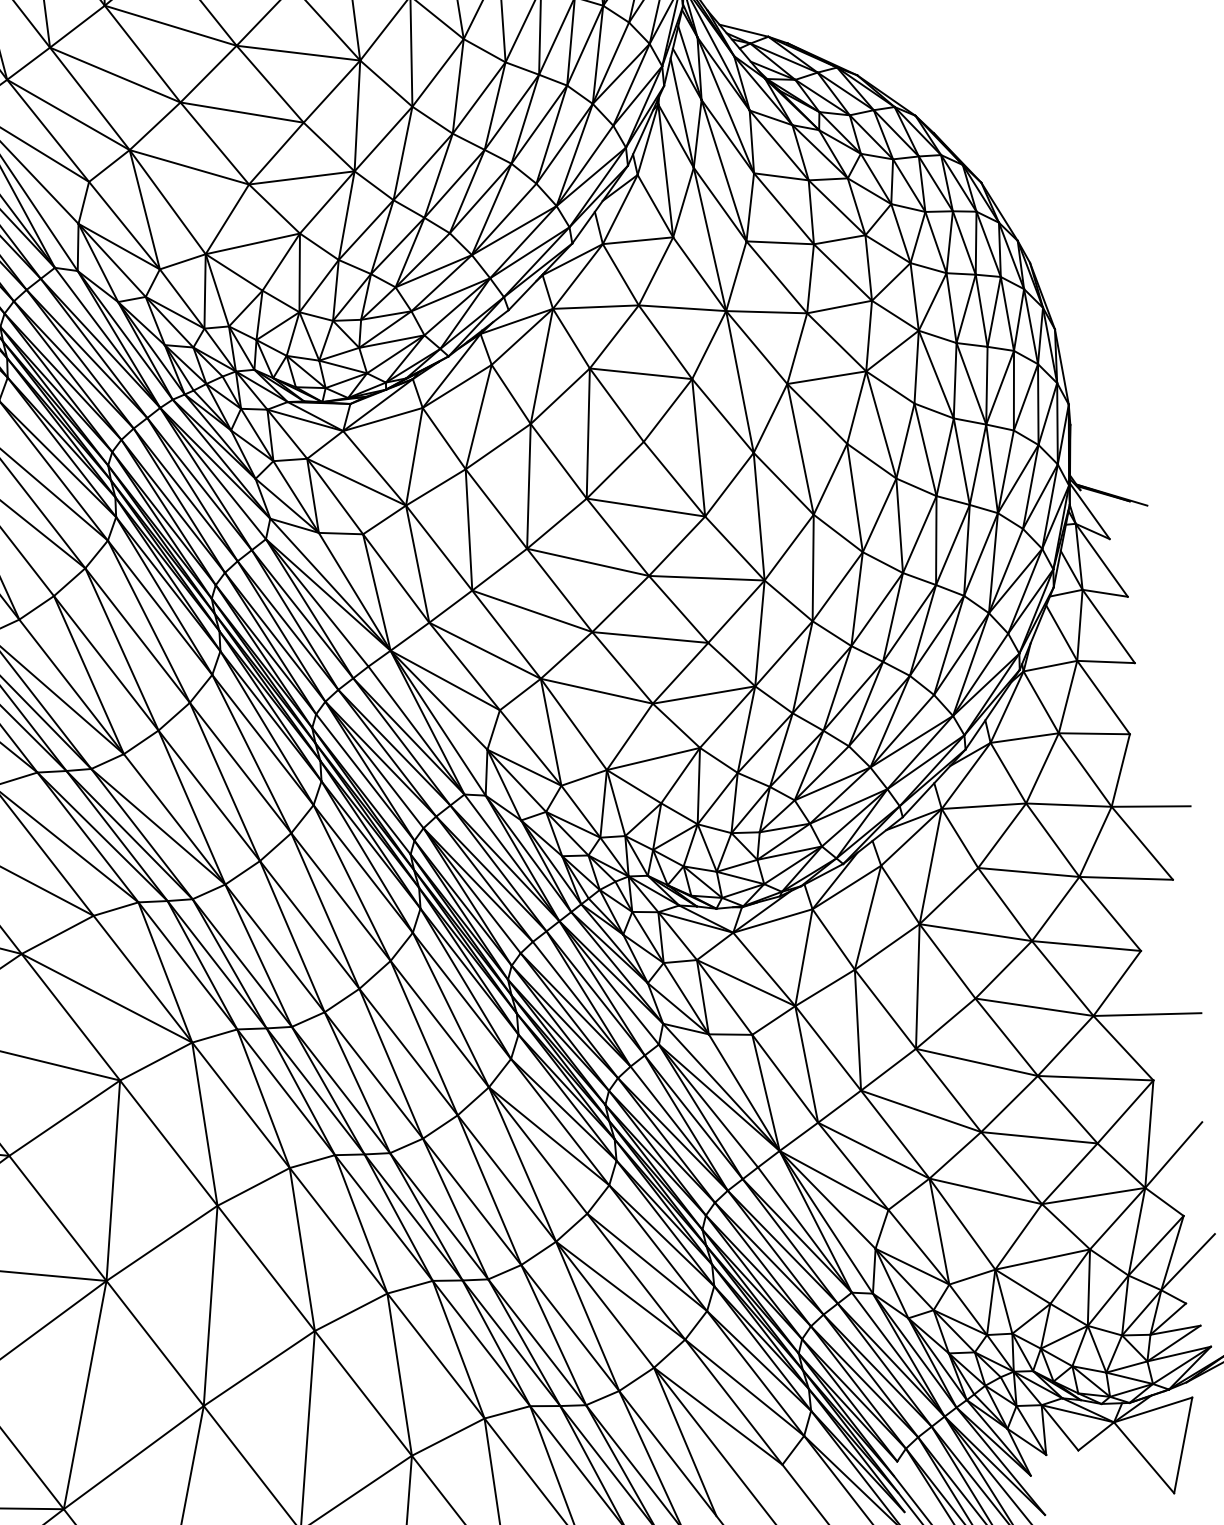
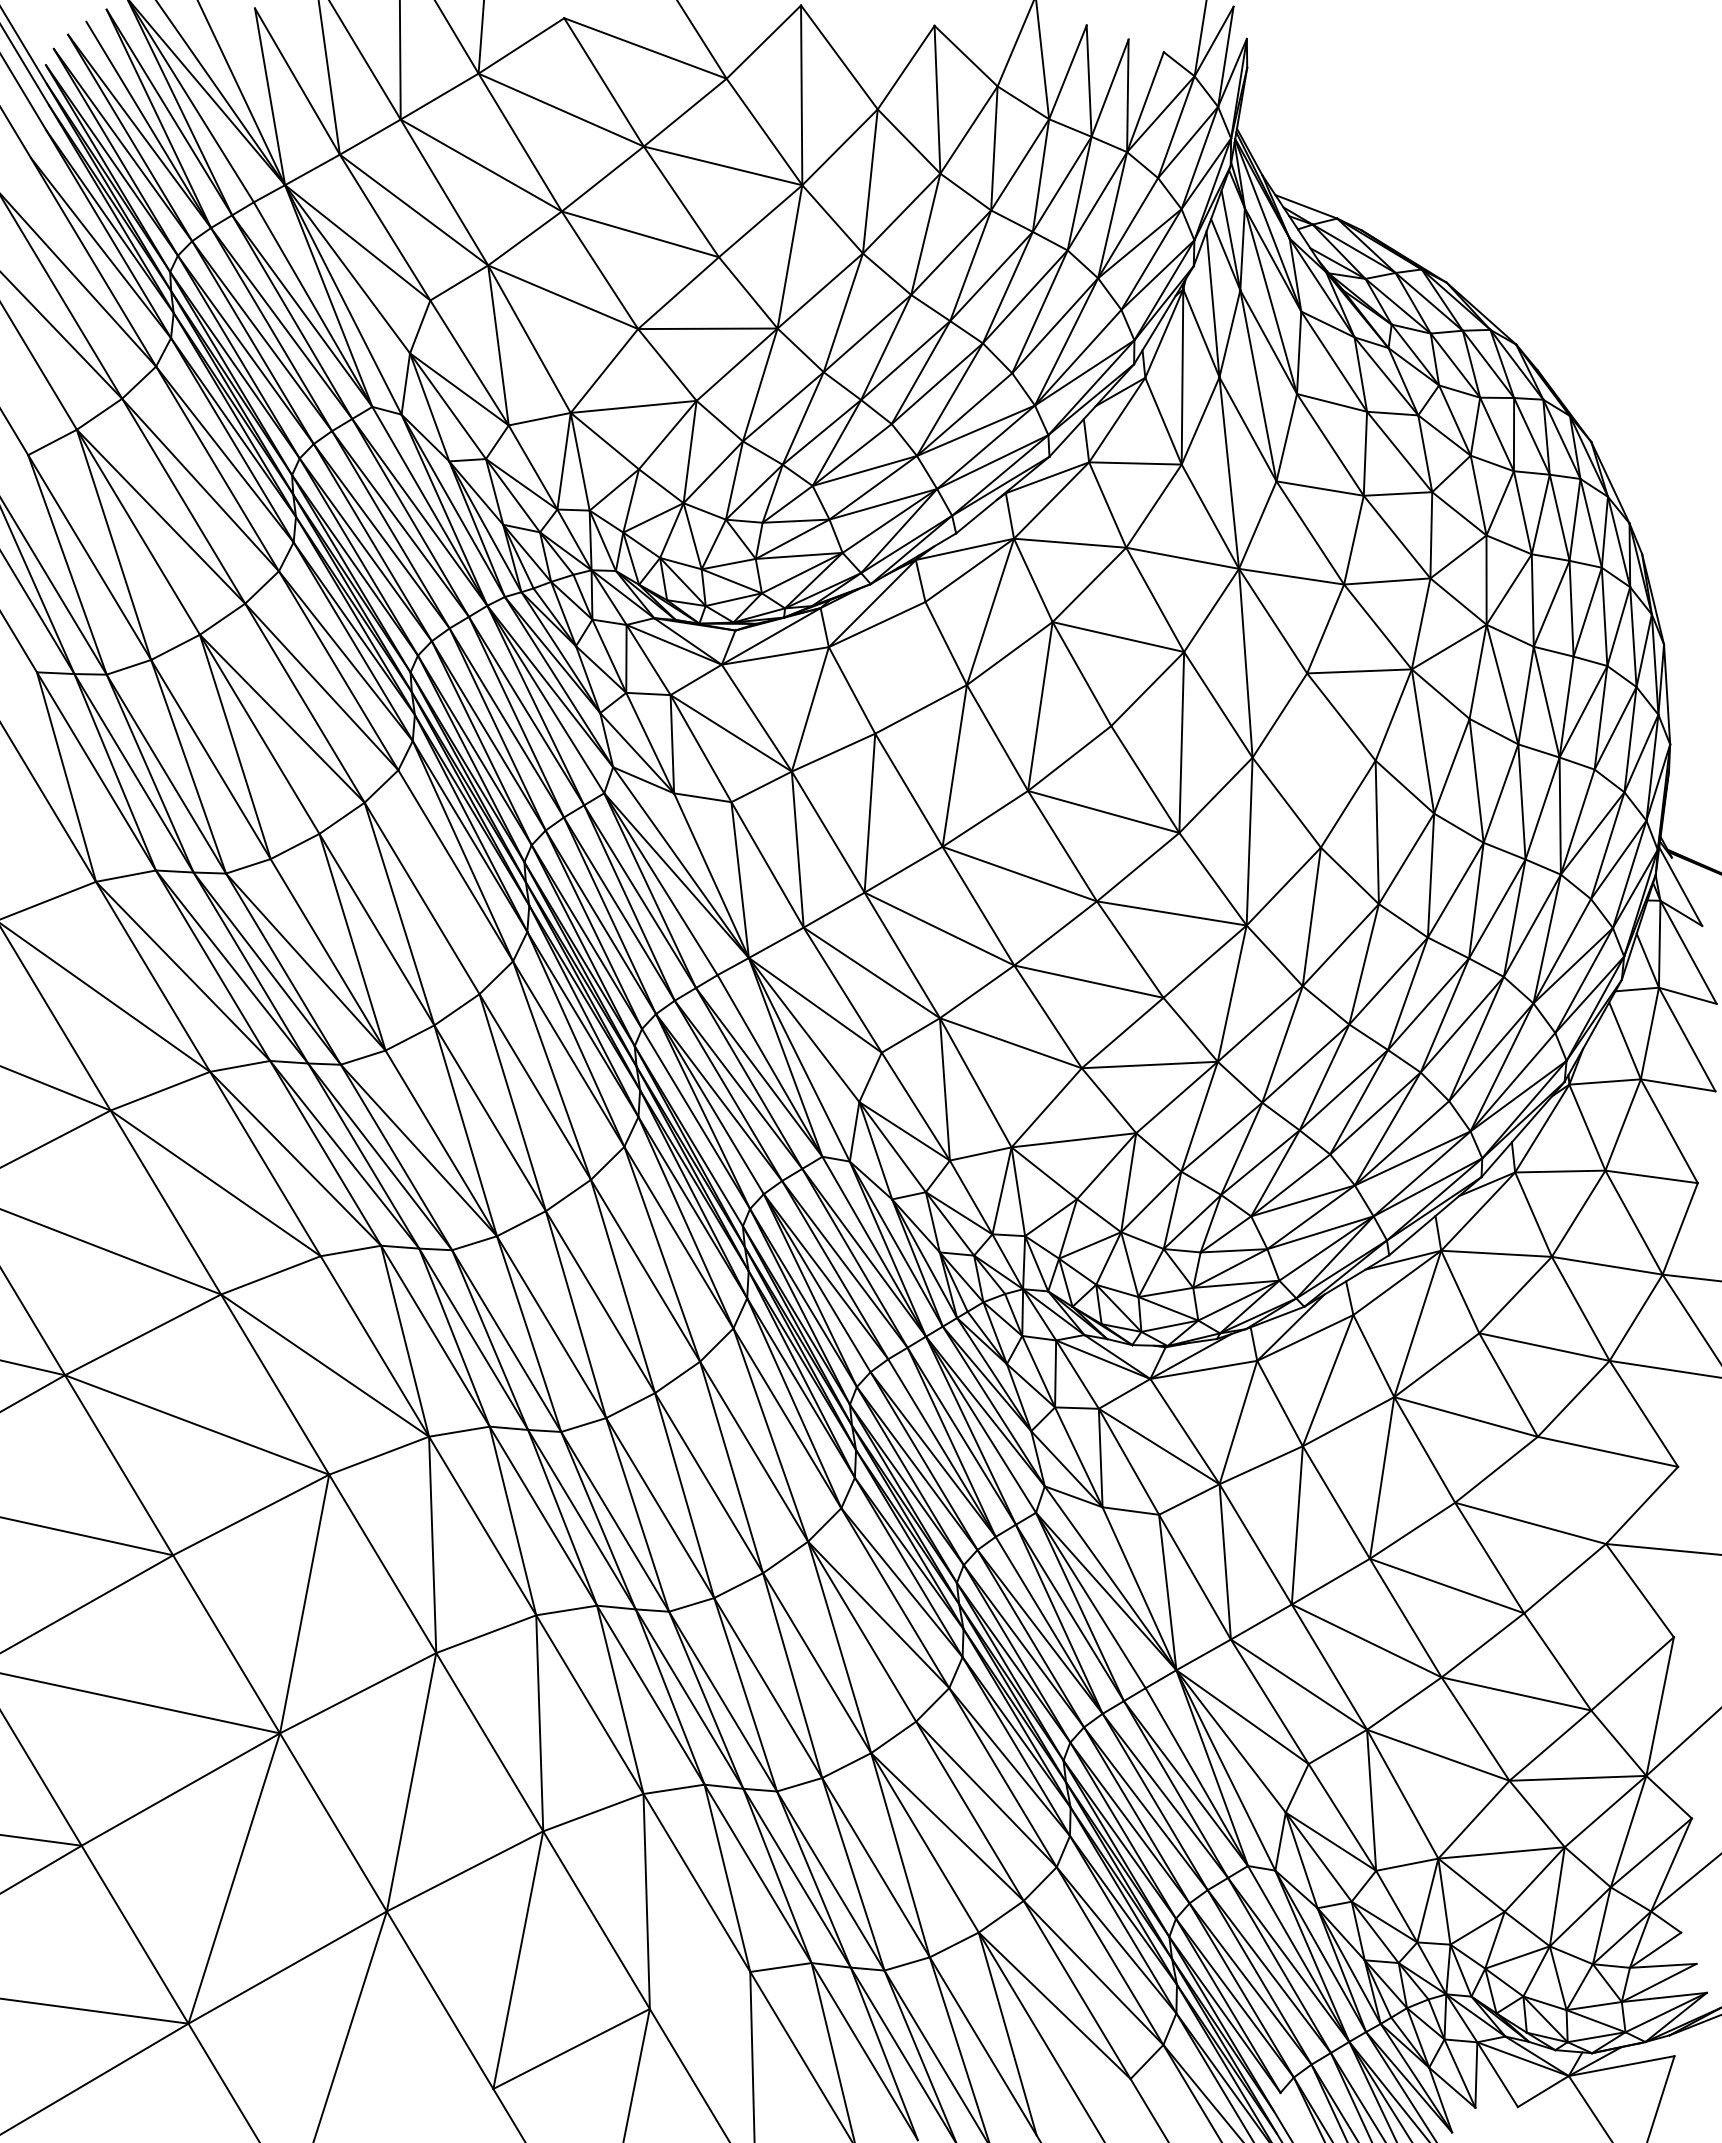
line: (478, 416) -> (900, 667), removed
line: (800, 449) -> (1313, 760), removed
line: (148, 621) -> (438, 882), removed
line: (1062, 978) -> (1571, 1490), removed
line: (1095, 1078) -> (1598, 1625), removed
line: (447, 1436) -> (699, 1989), removed

